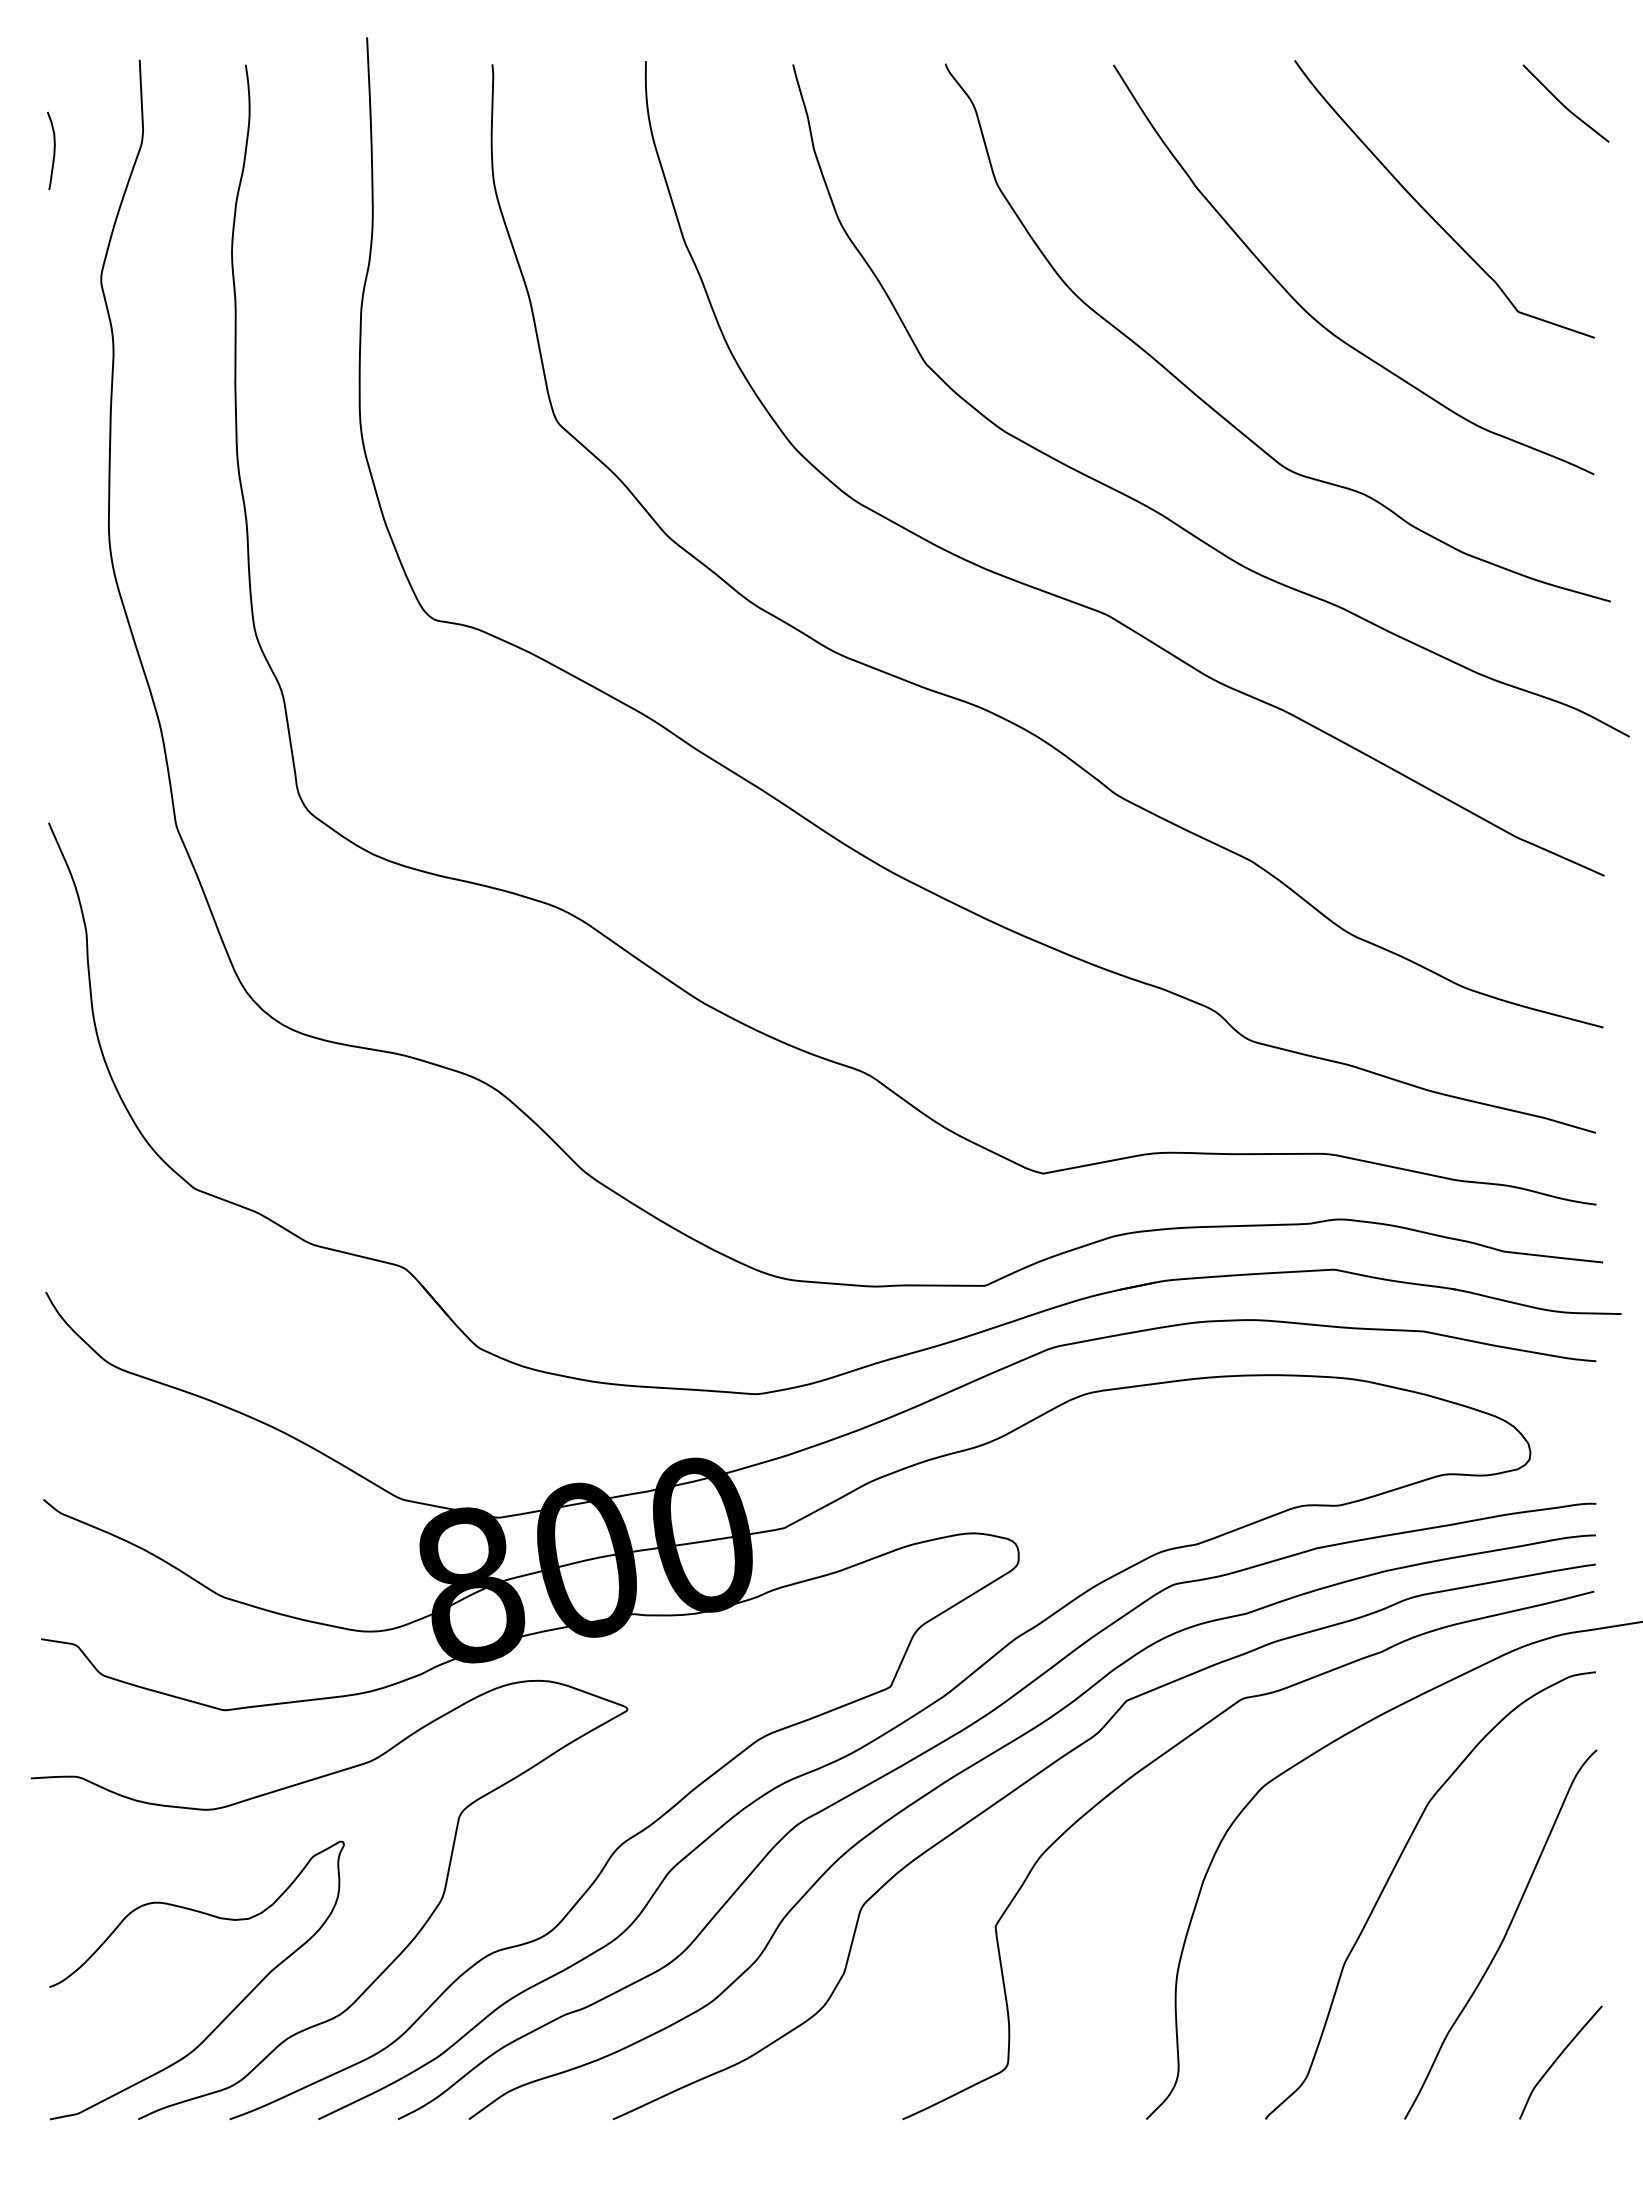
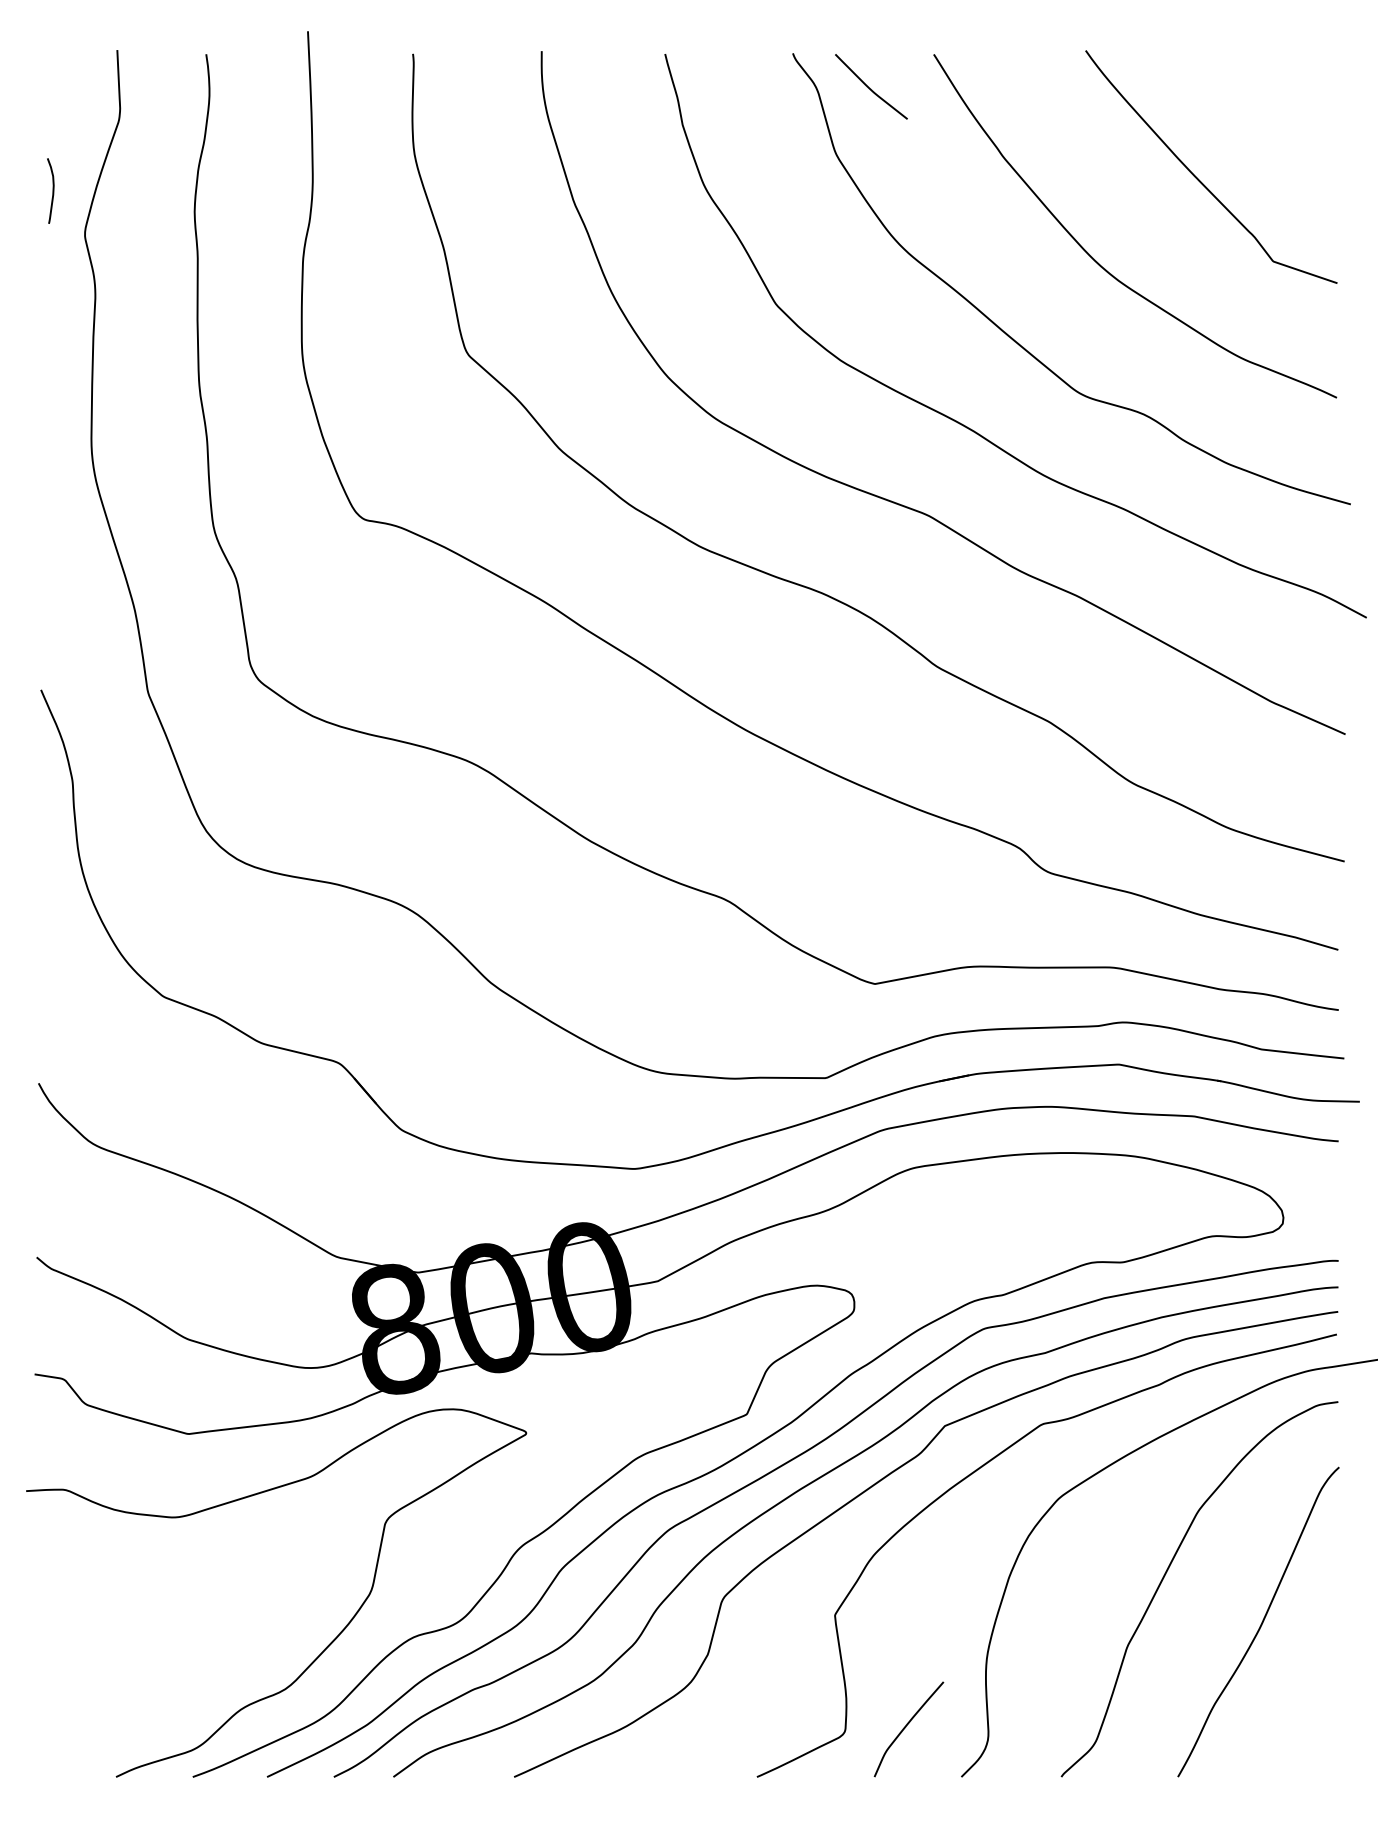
curve: (1564, 104) -> (870, 87), moved
curve: (53, 150) -> (52, 190), moved
curve: (230, 2011) -> (193, 1686), removed
curve: (1557, 2060) -> (906, 1727), moved

